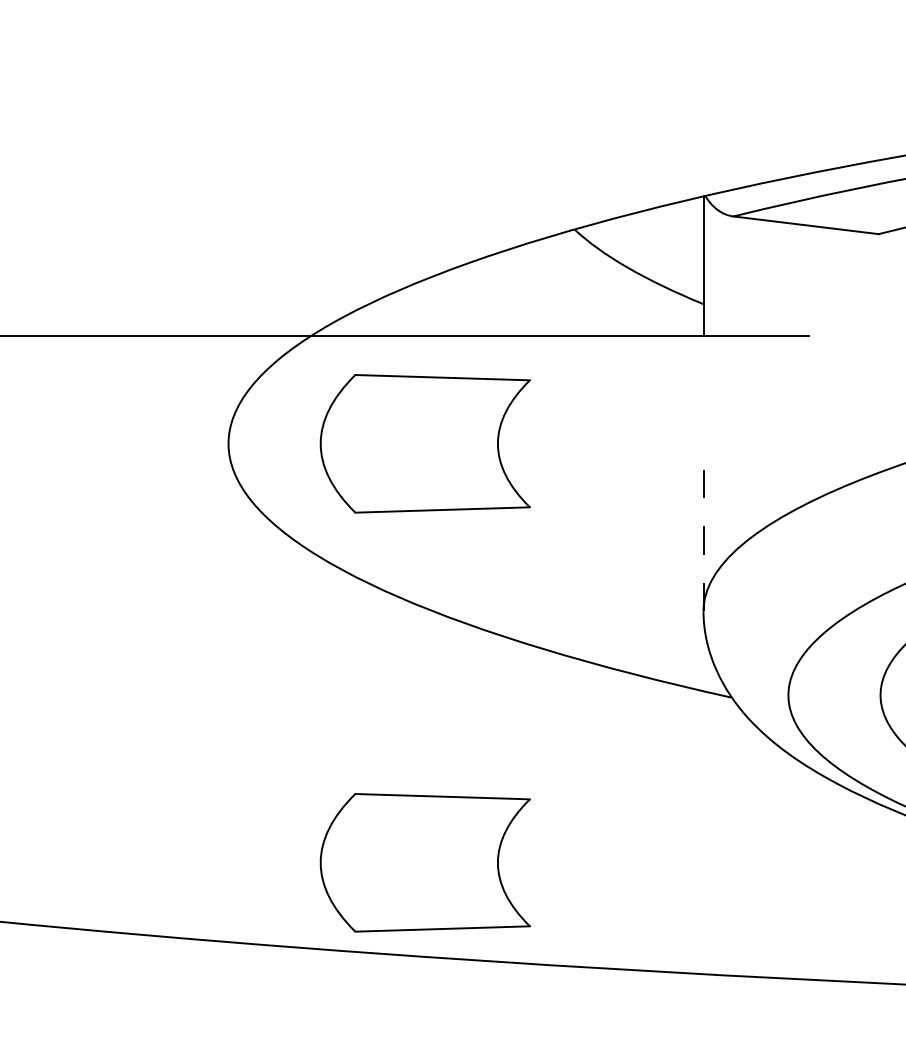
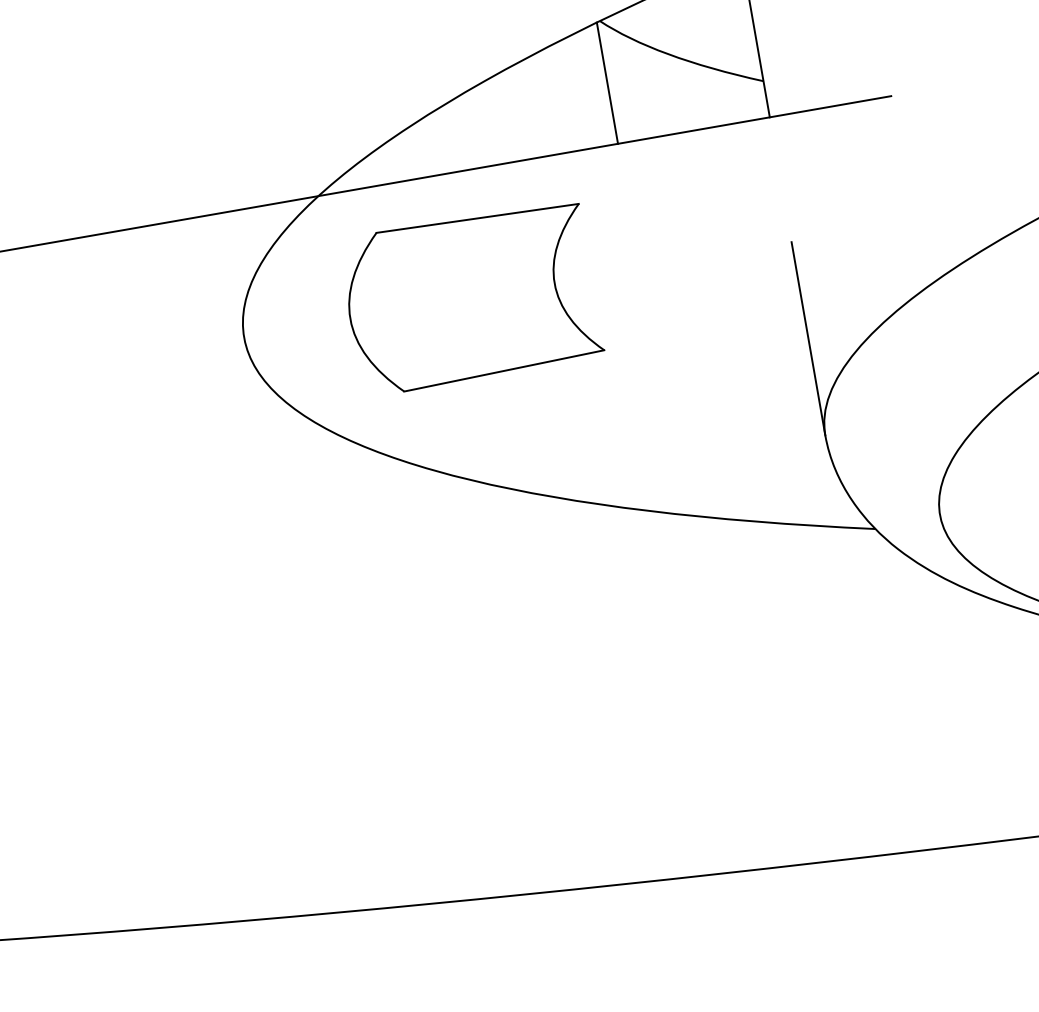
line: (571, 282) -> (607, 82), added
line: (703, 527) -> (808, 338), dashed -> solid
part: (424, 862) -> (554, 780), removed

